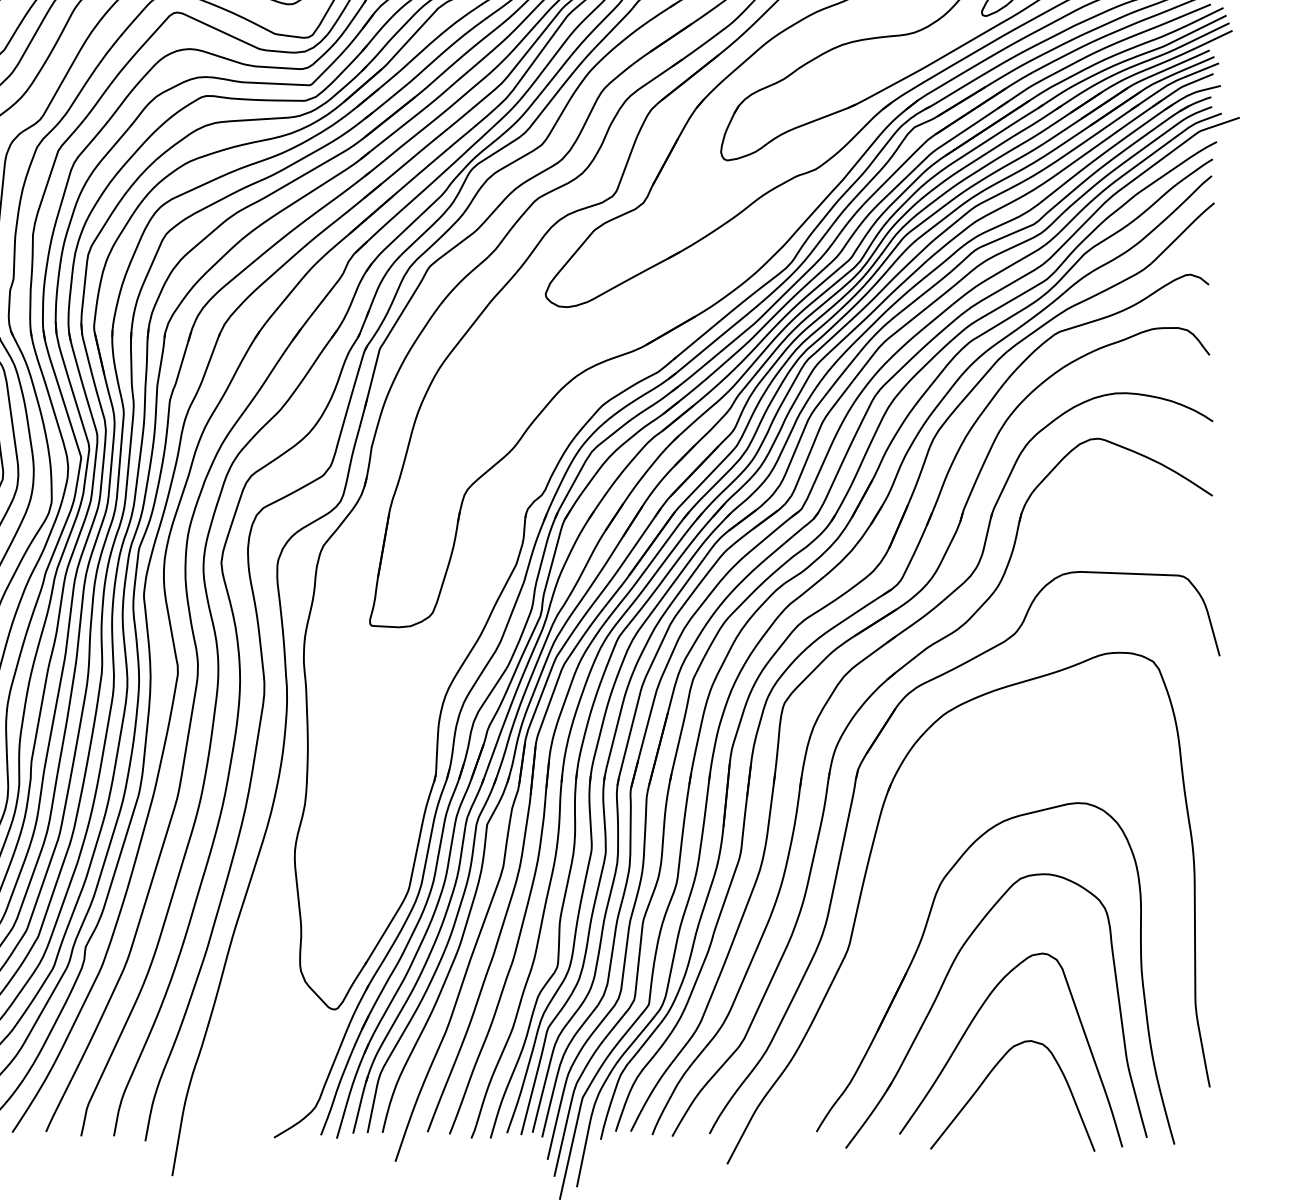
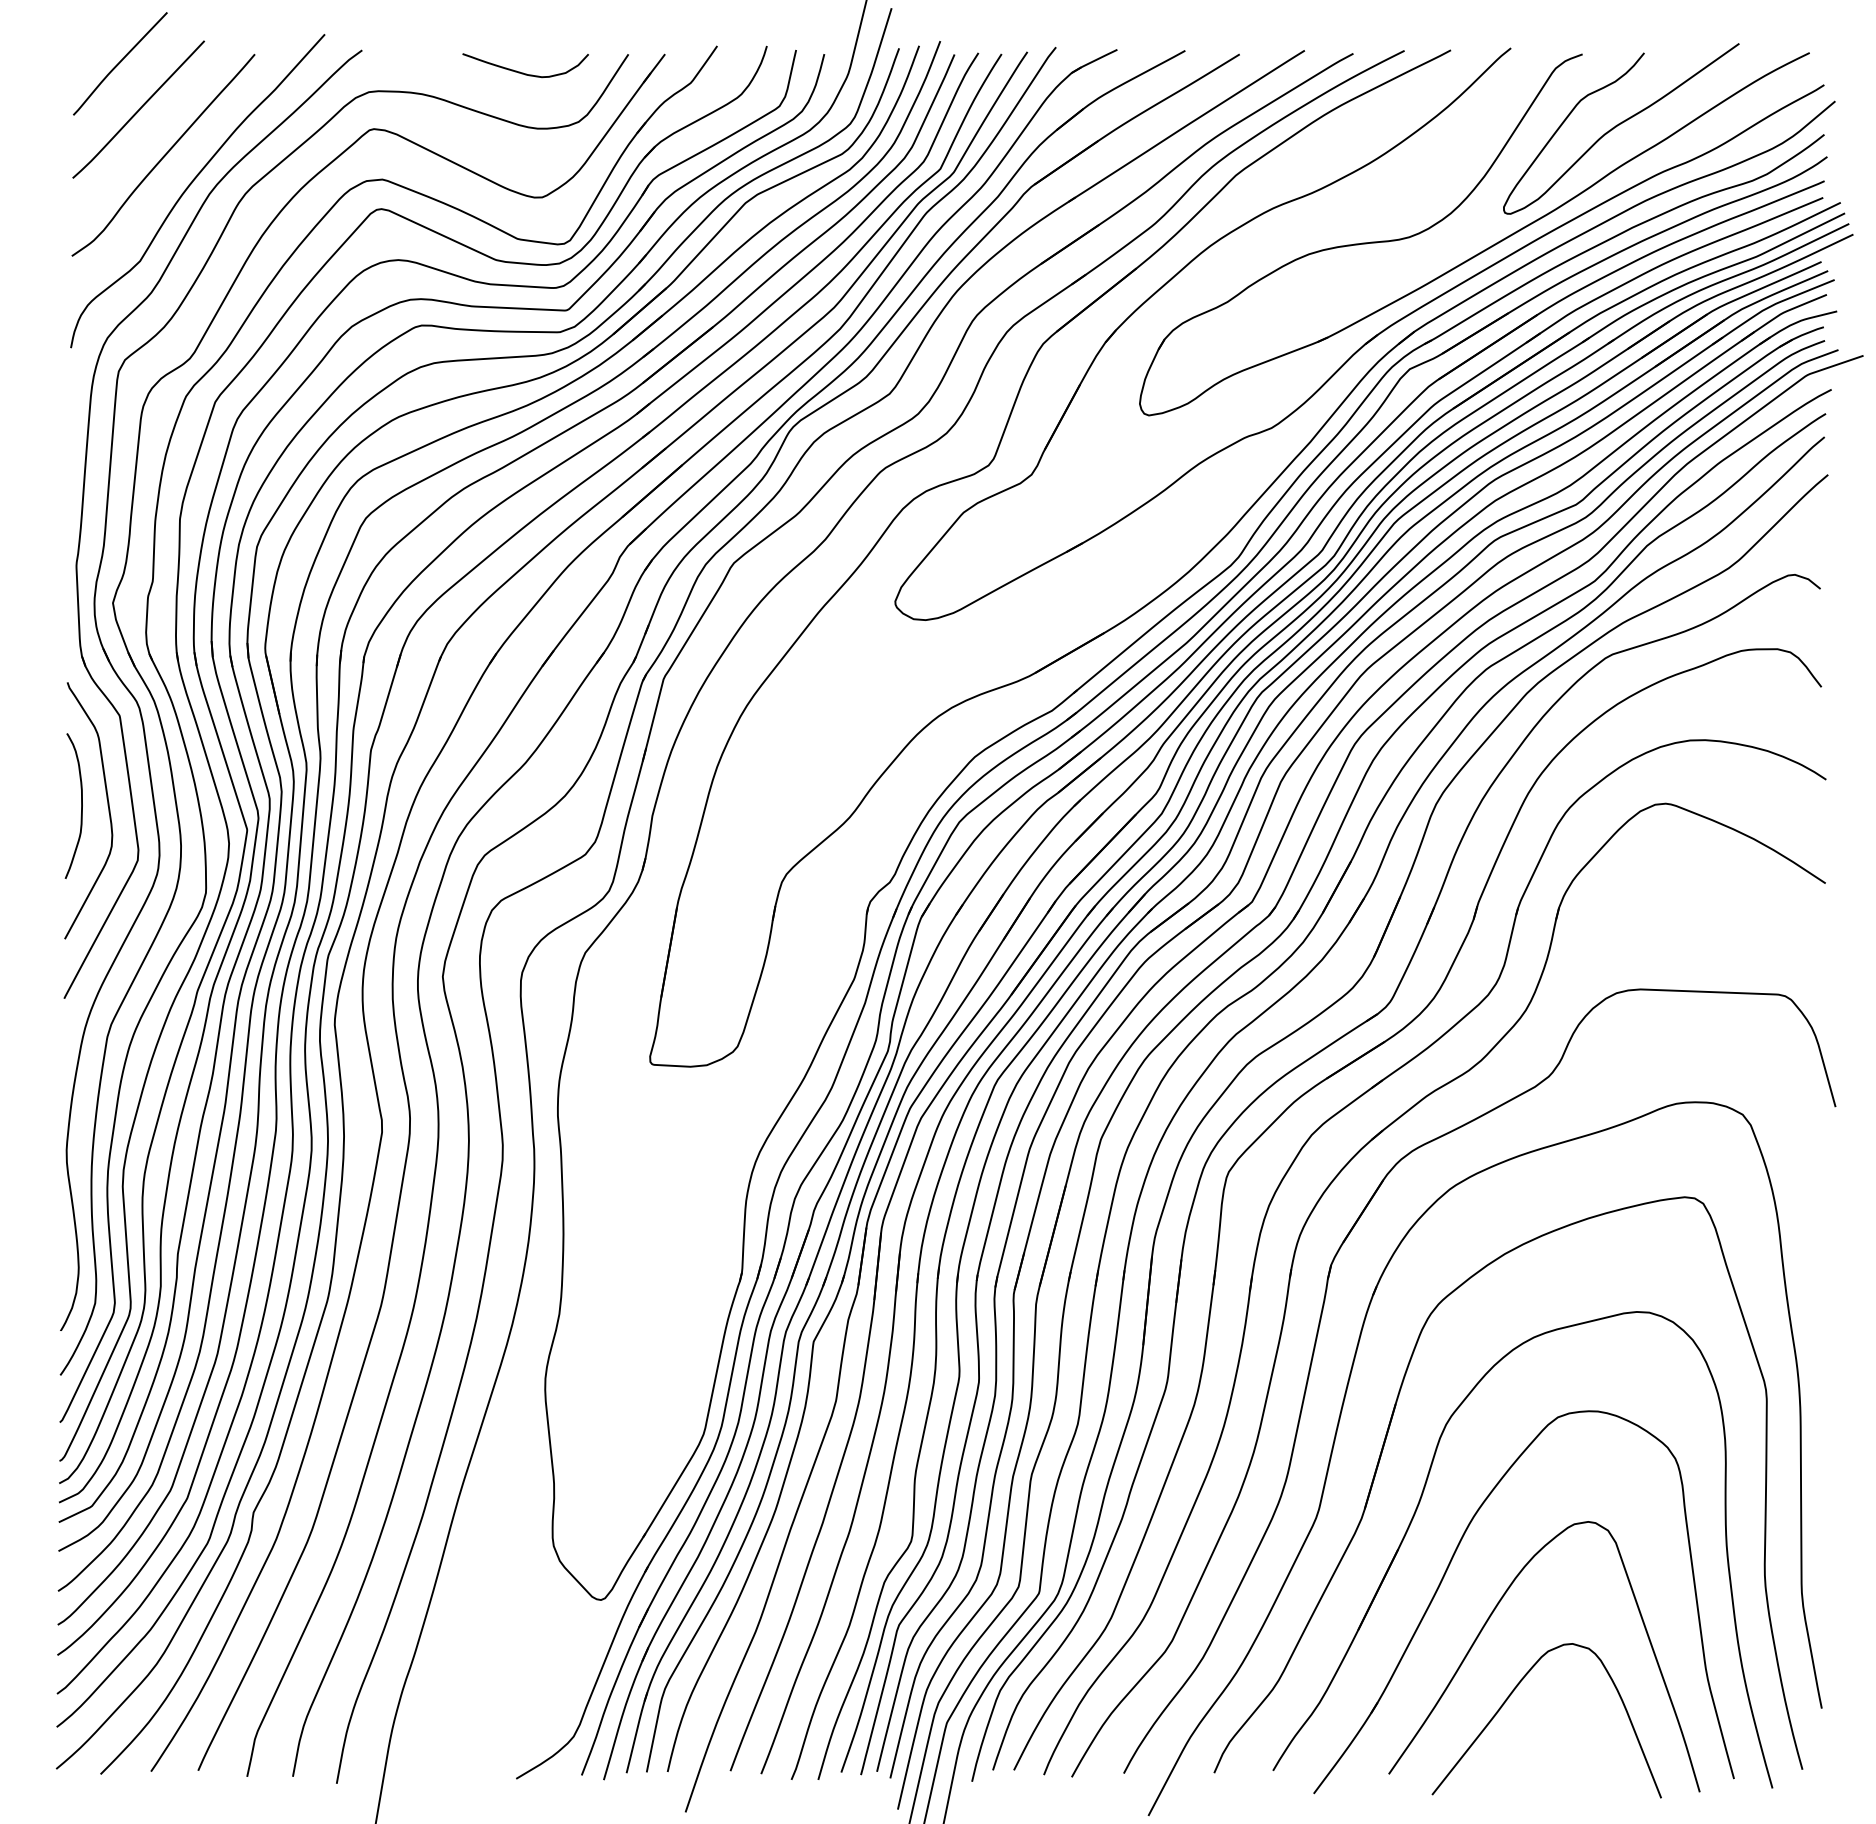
part: (895, 902) -> (1383, 1450), added

